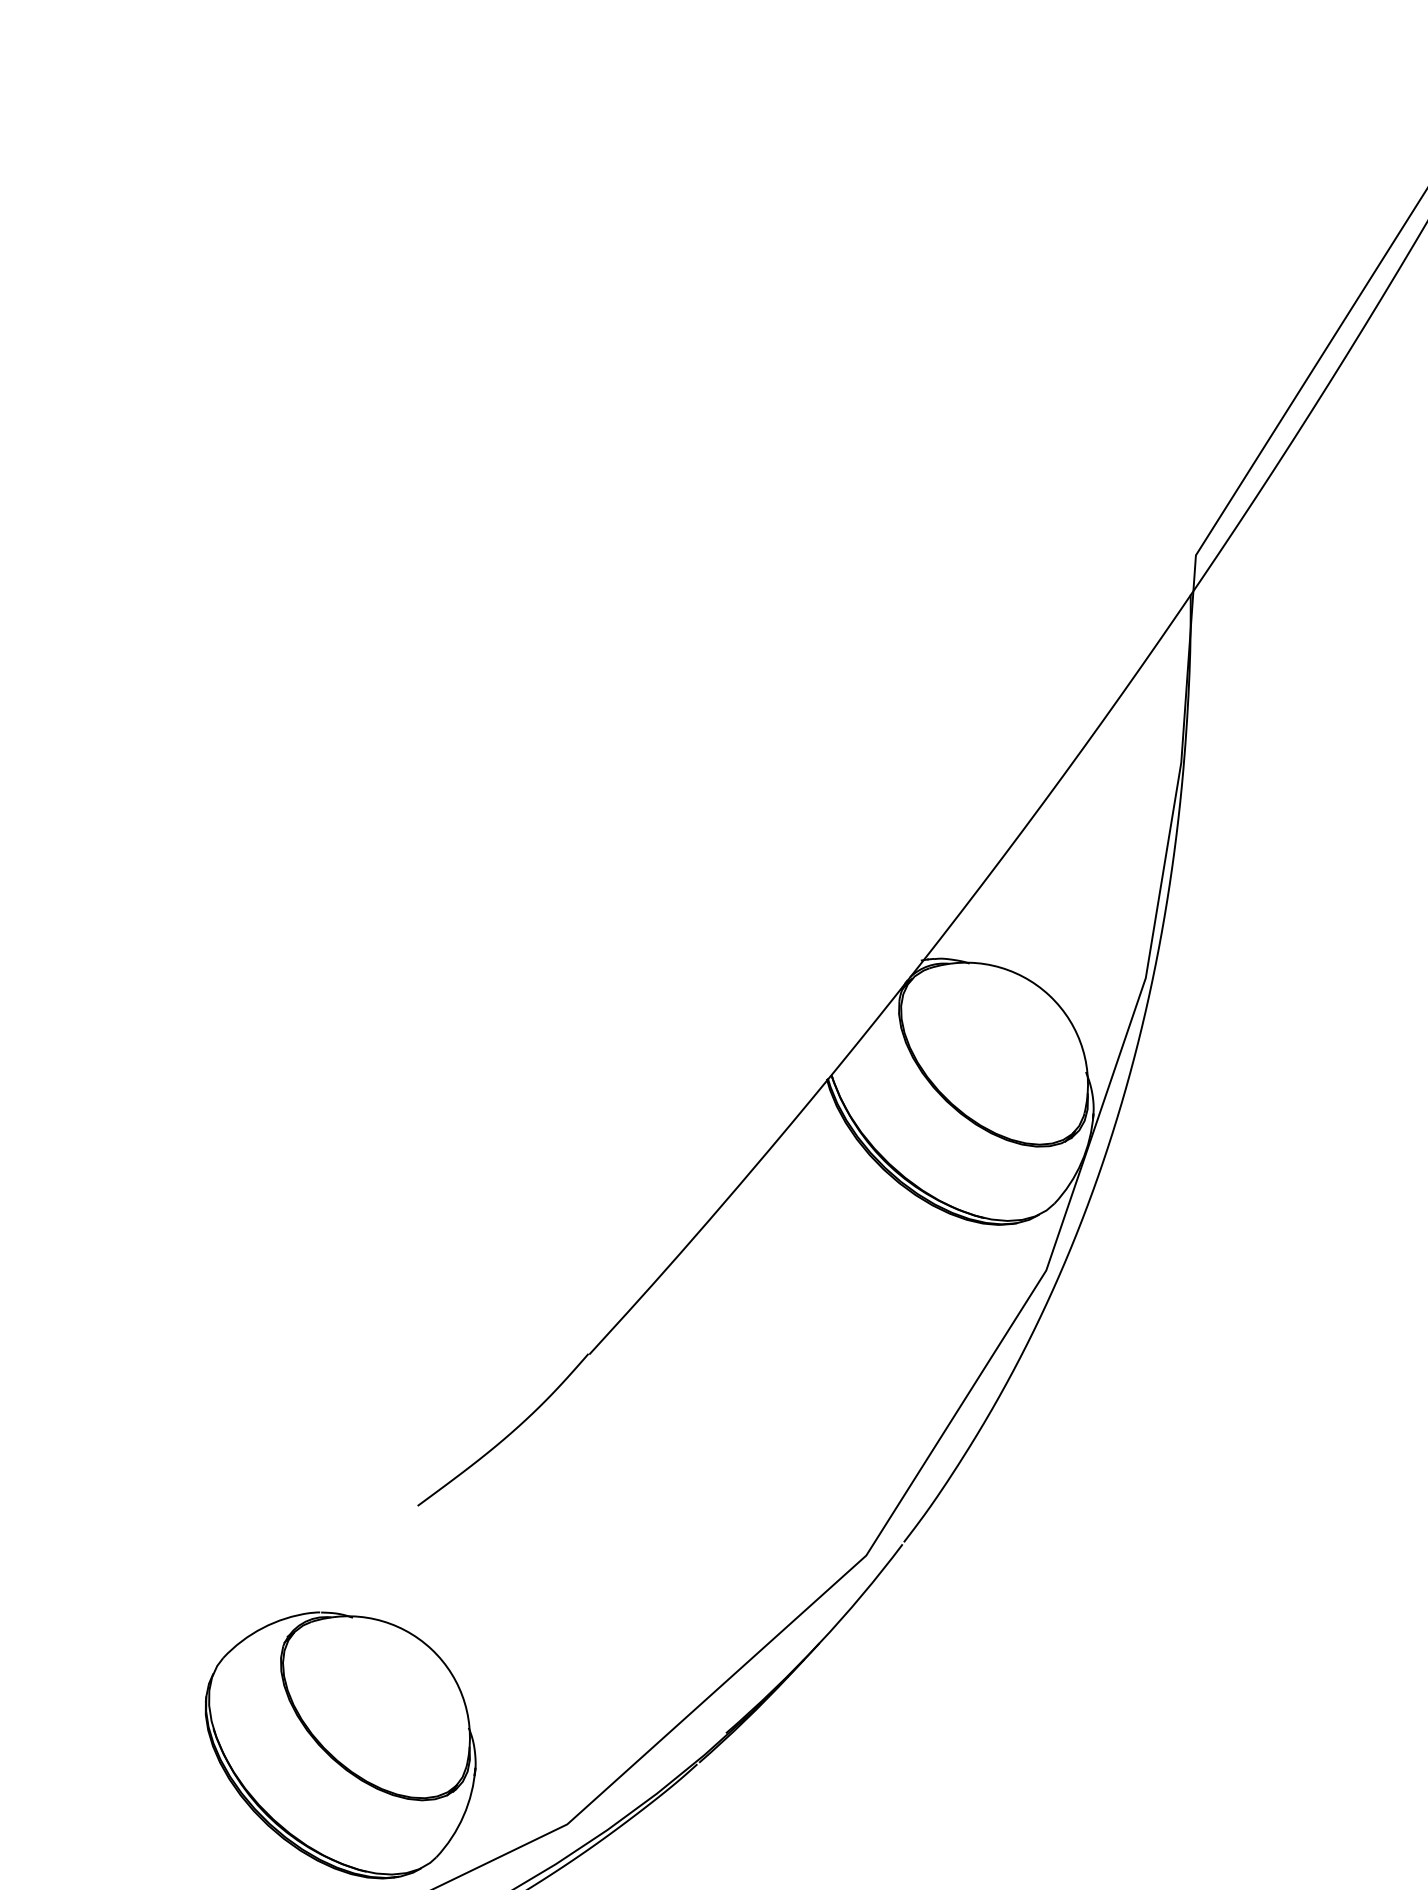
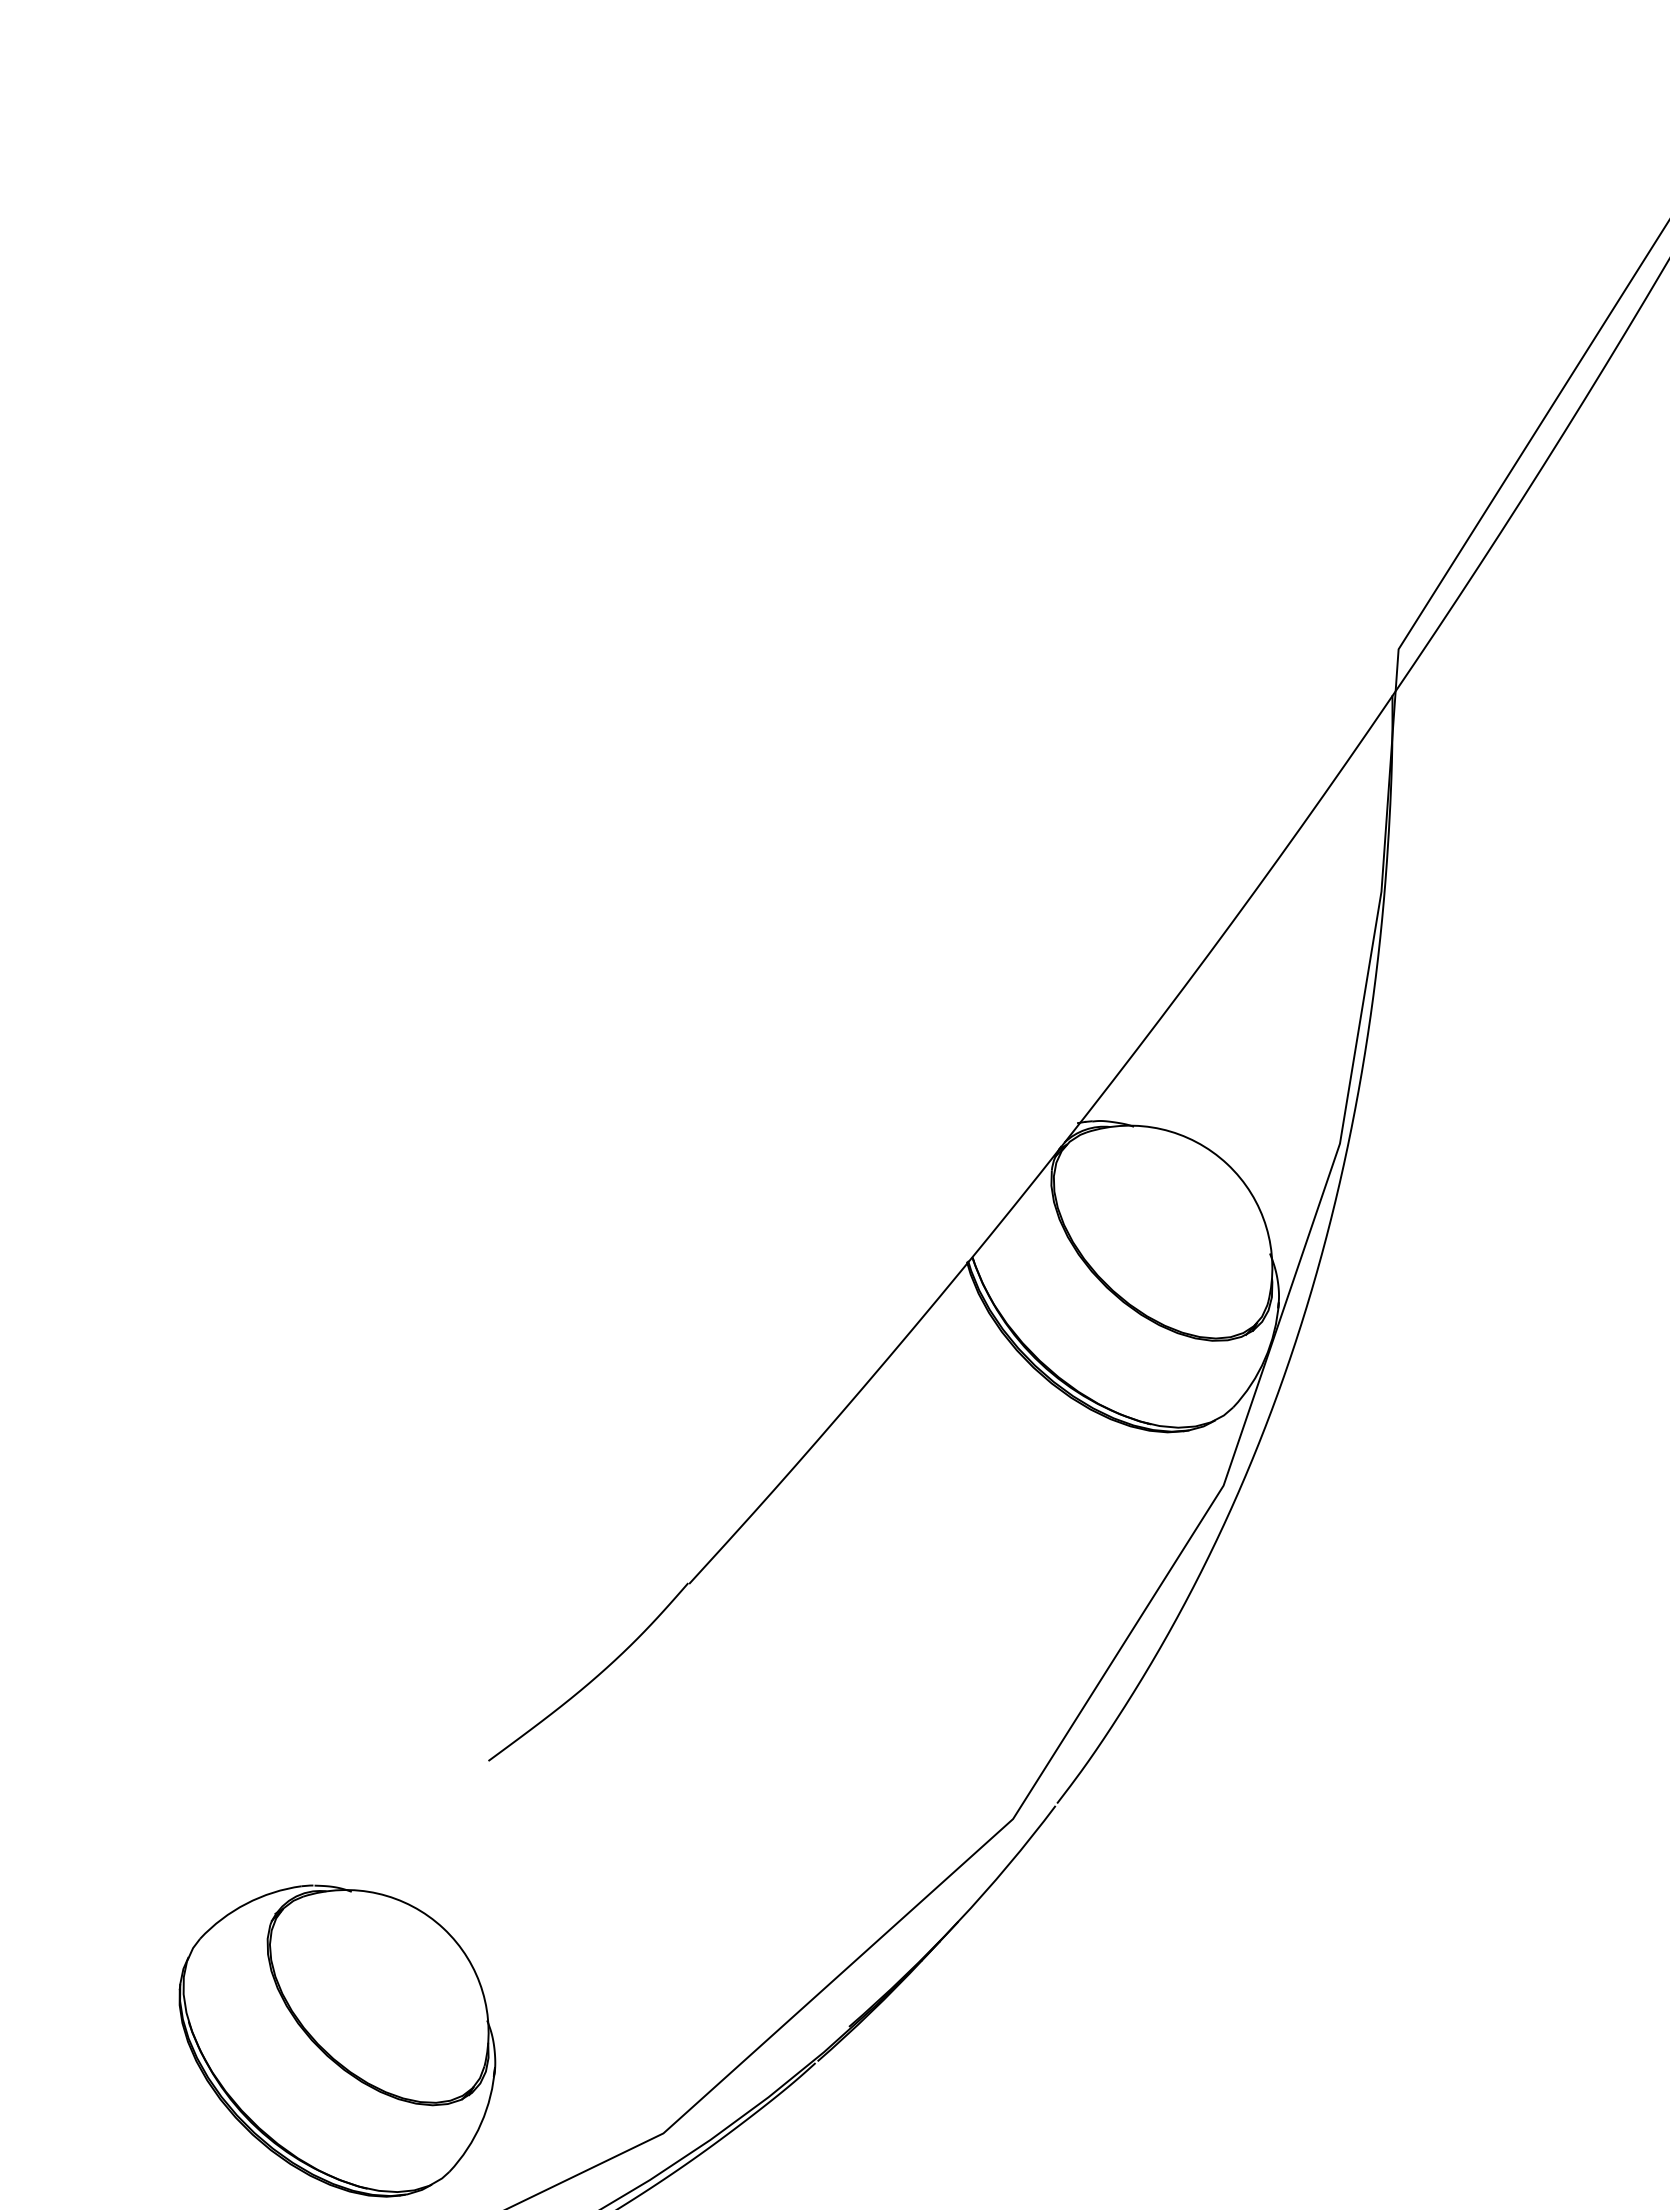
part: (340, 1744) -> (337, 2040), moved

